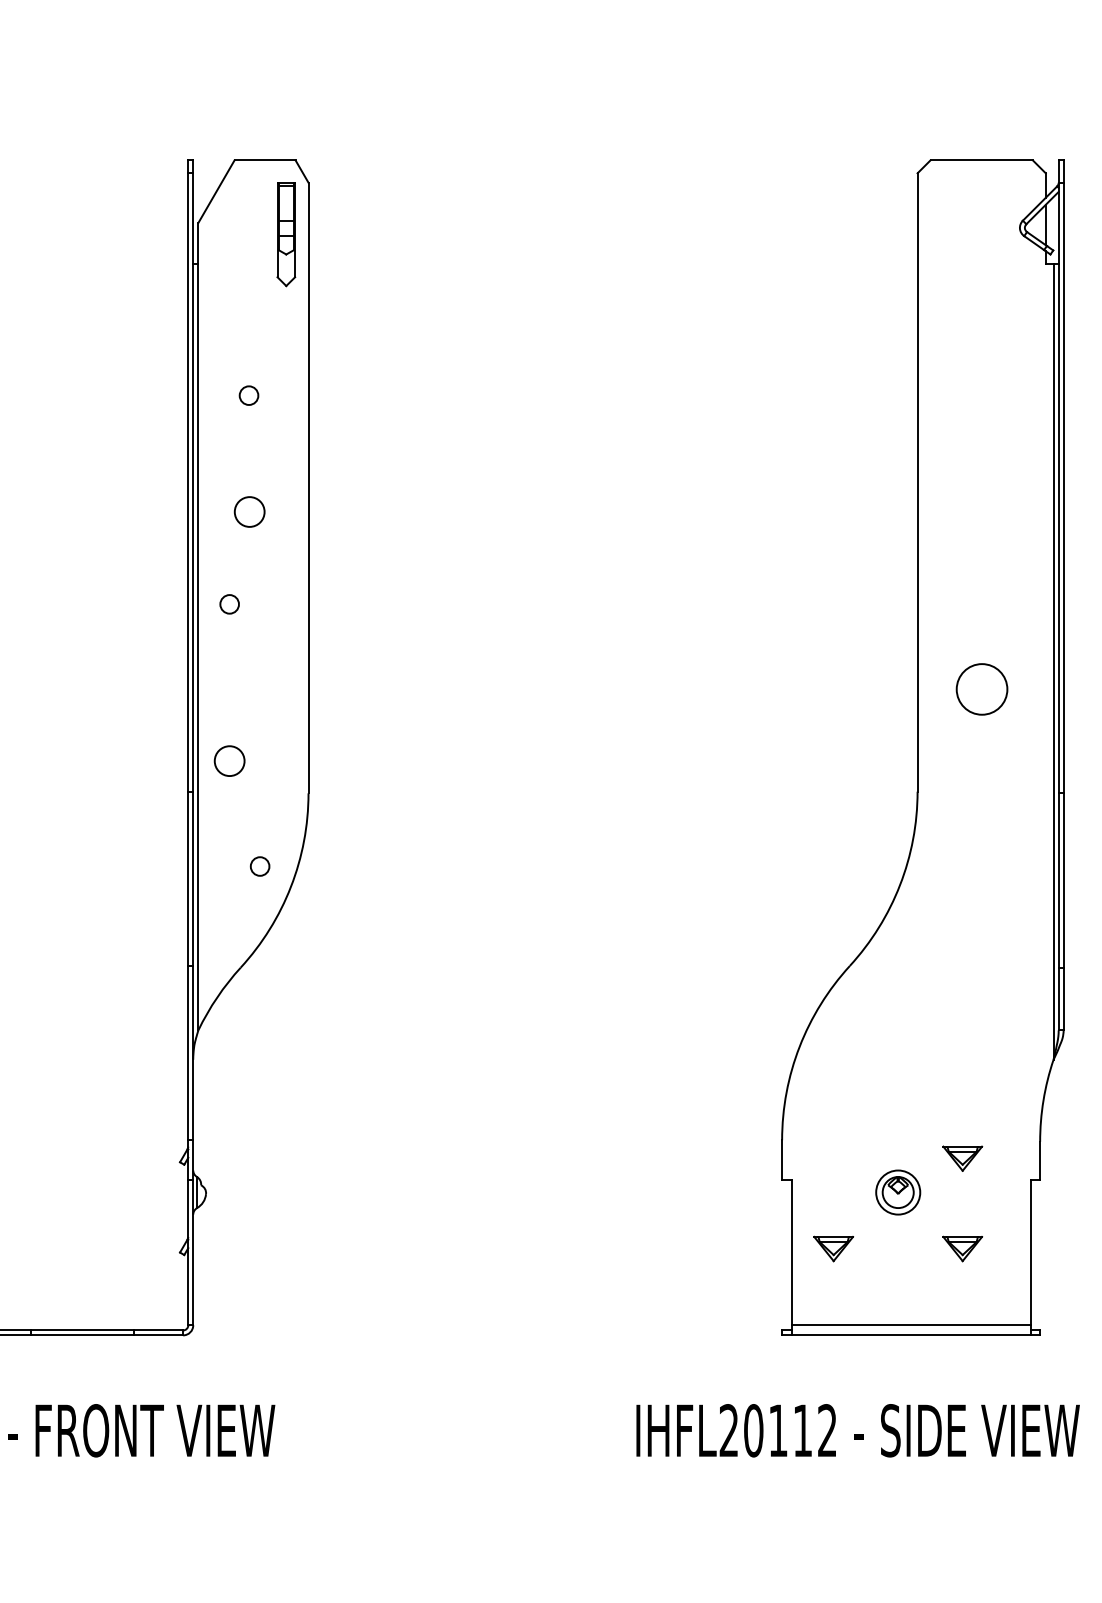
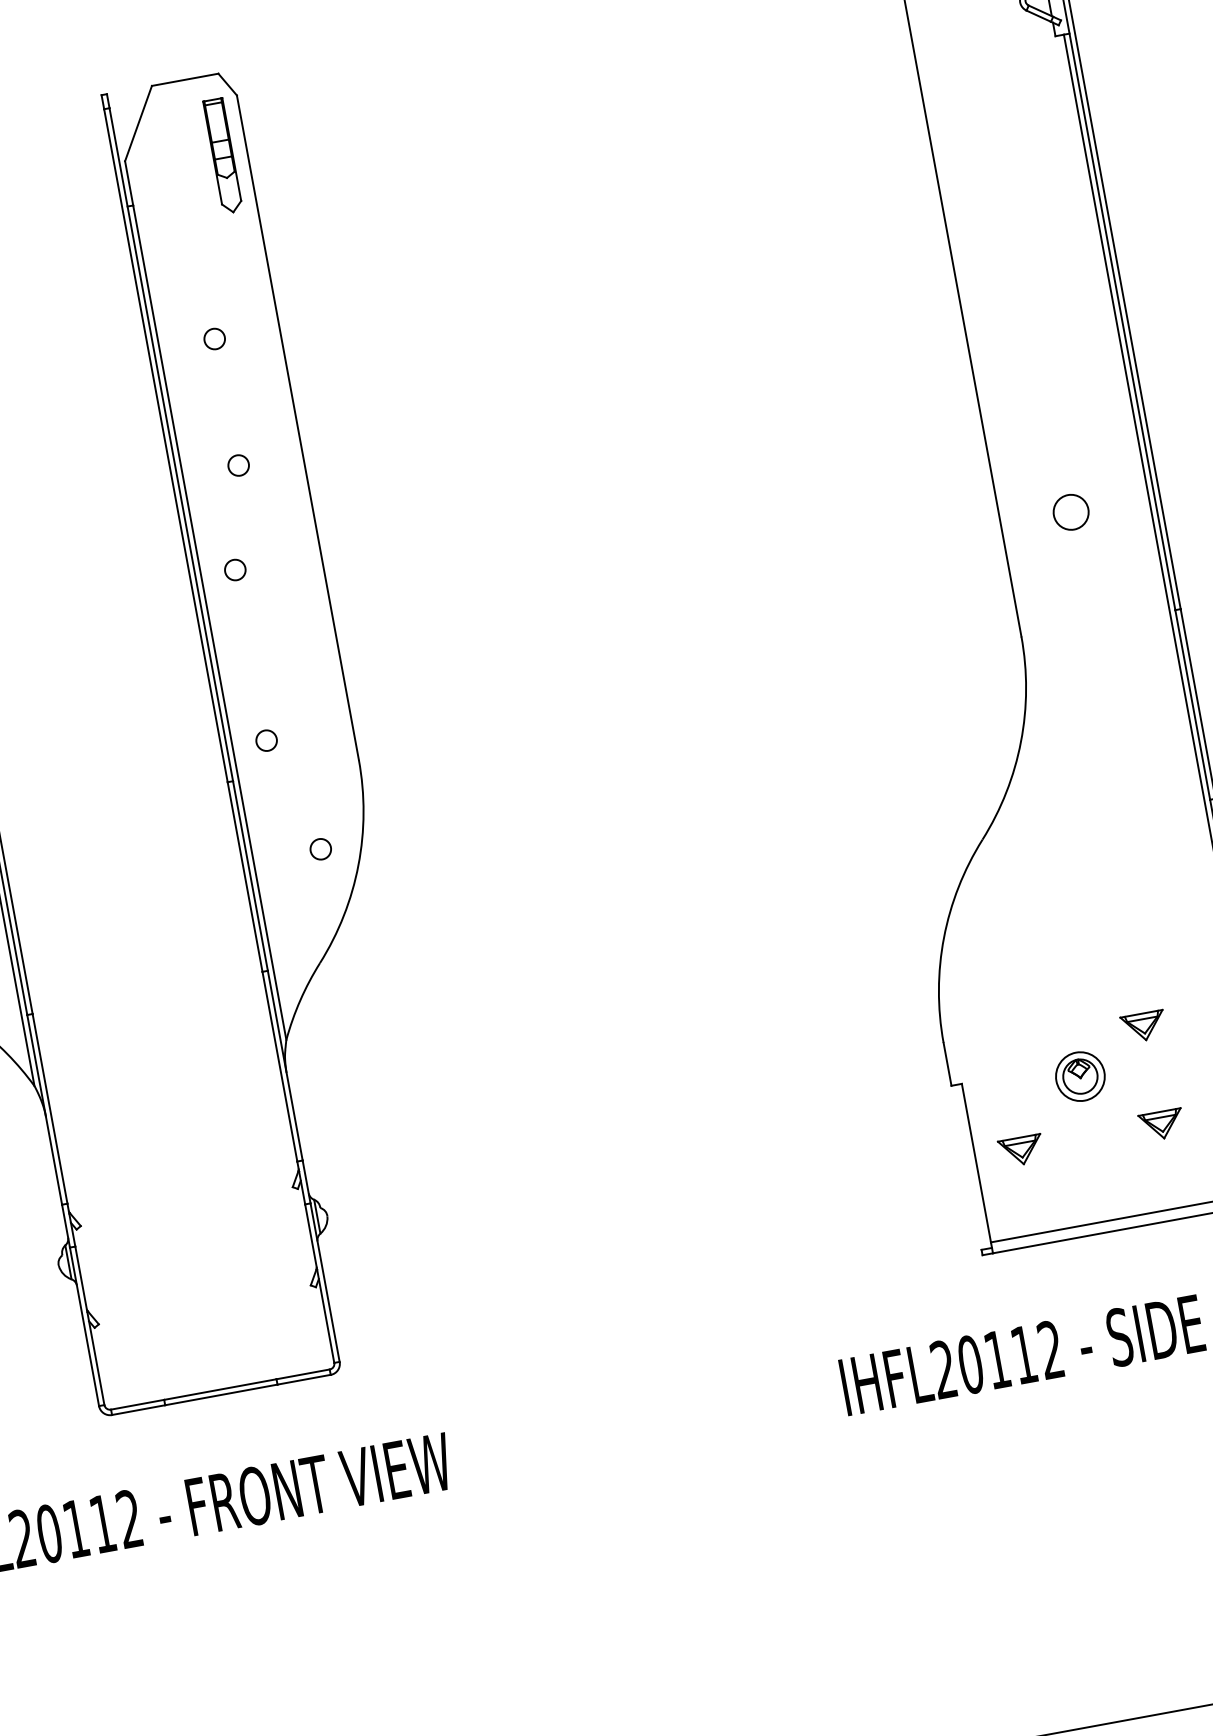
circle: (249, 511) -> (238, 465), size x0.62
circle: (981, 689) -> (1070, 512), size x0.62
circle: (229, 760) -> (266, 740), size x0.62

